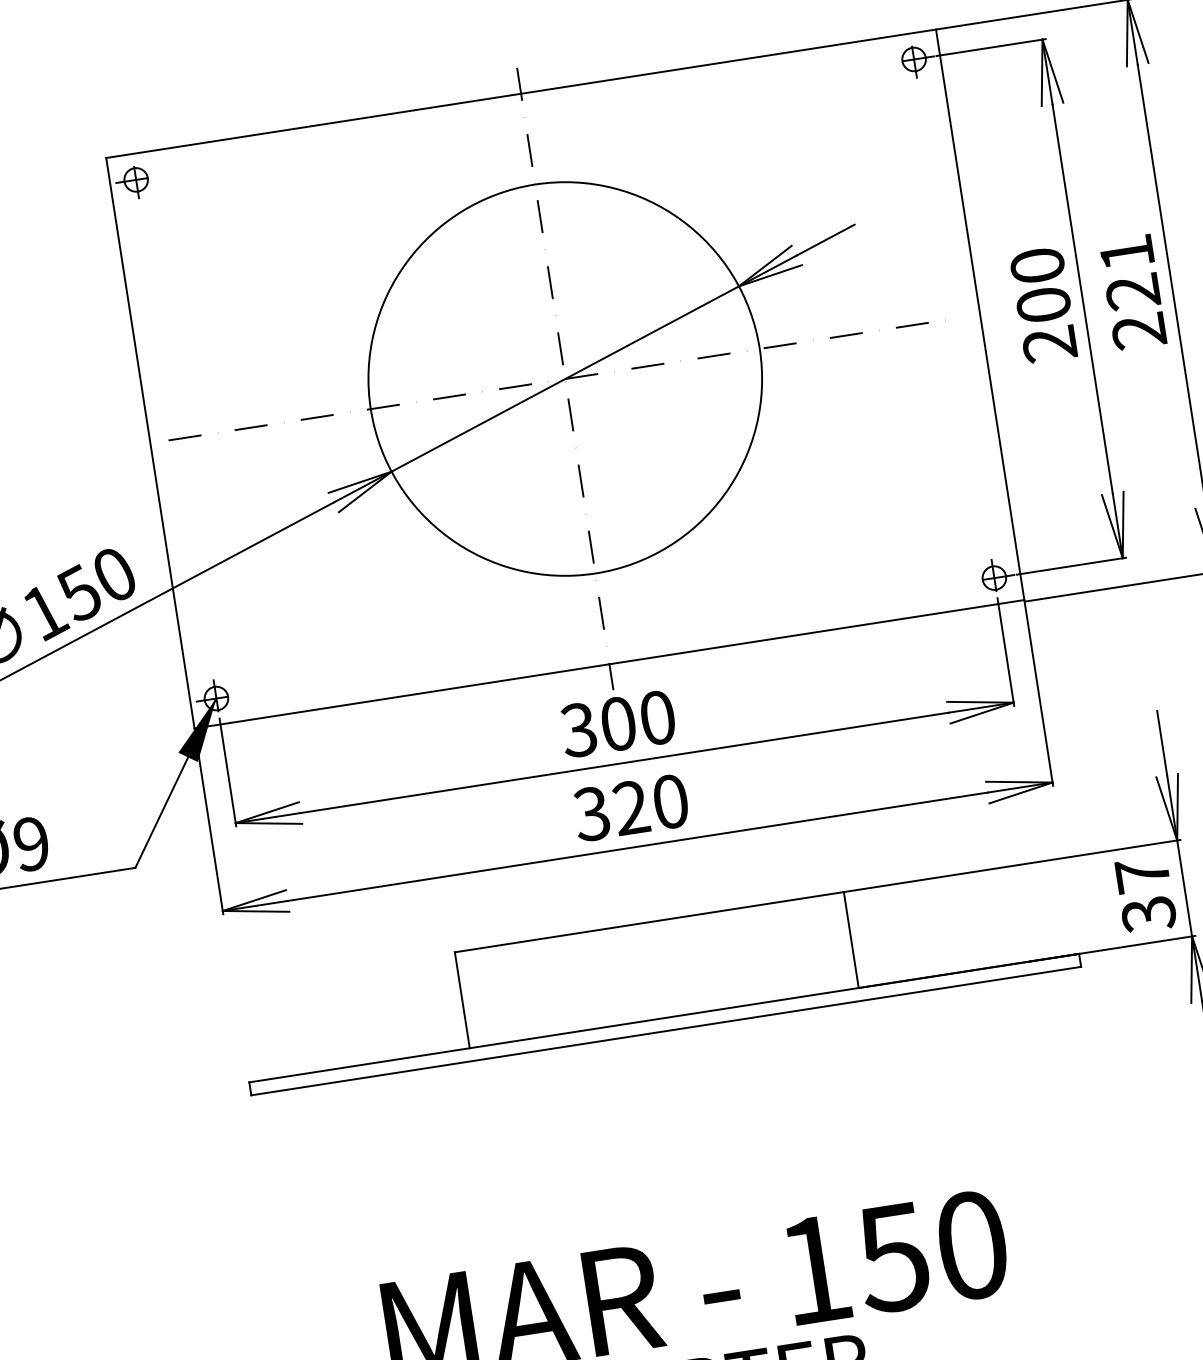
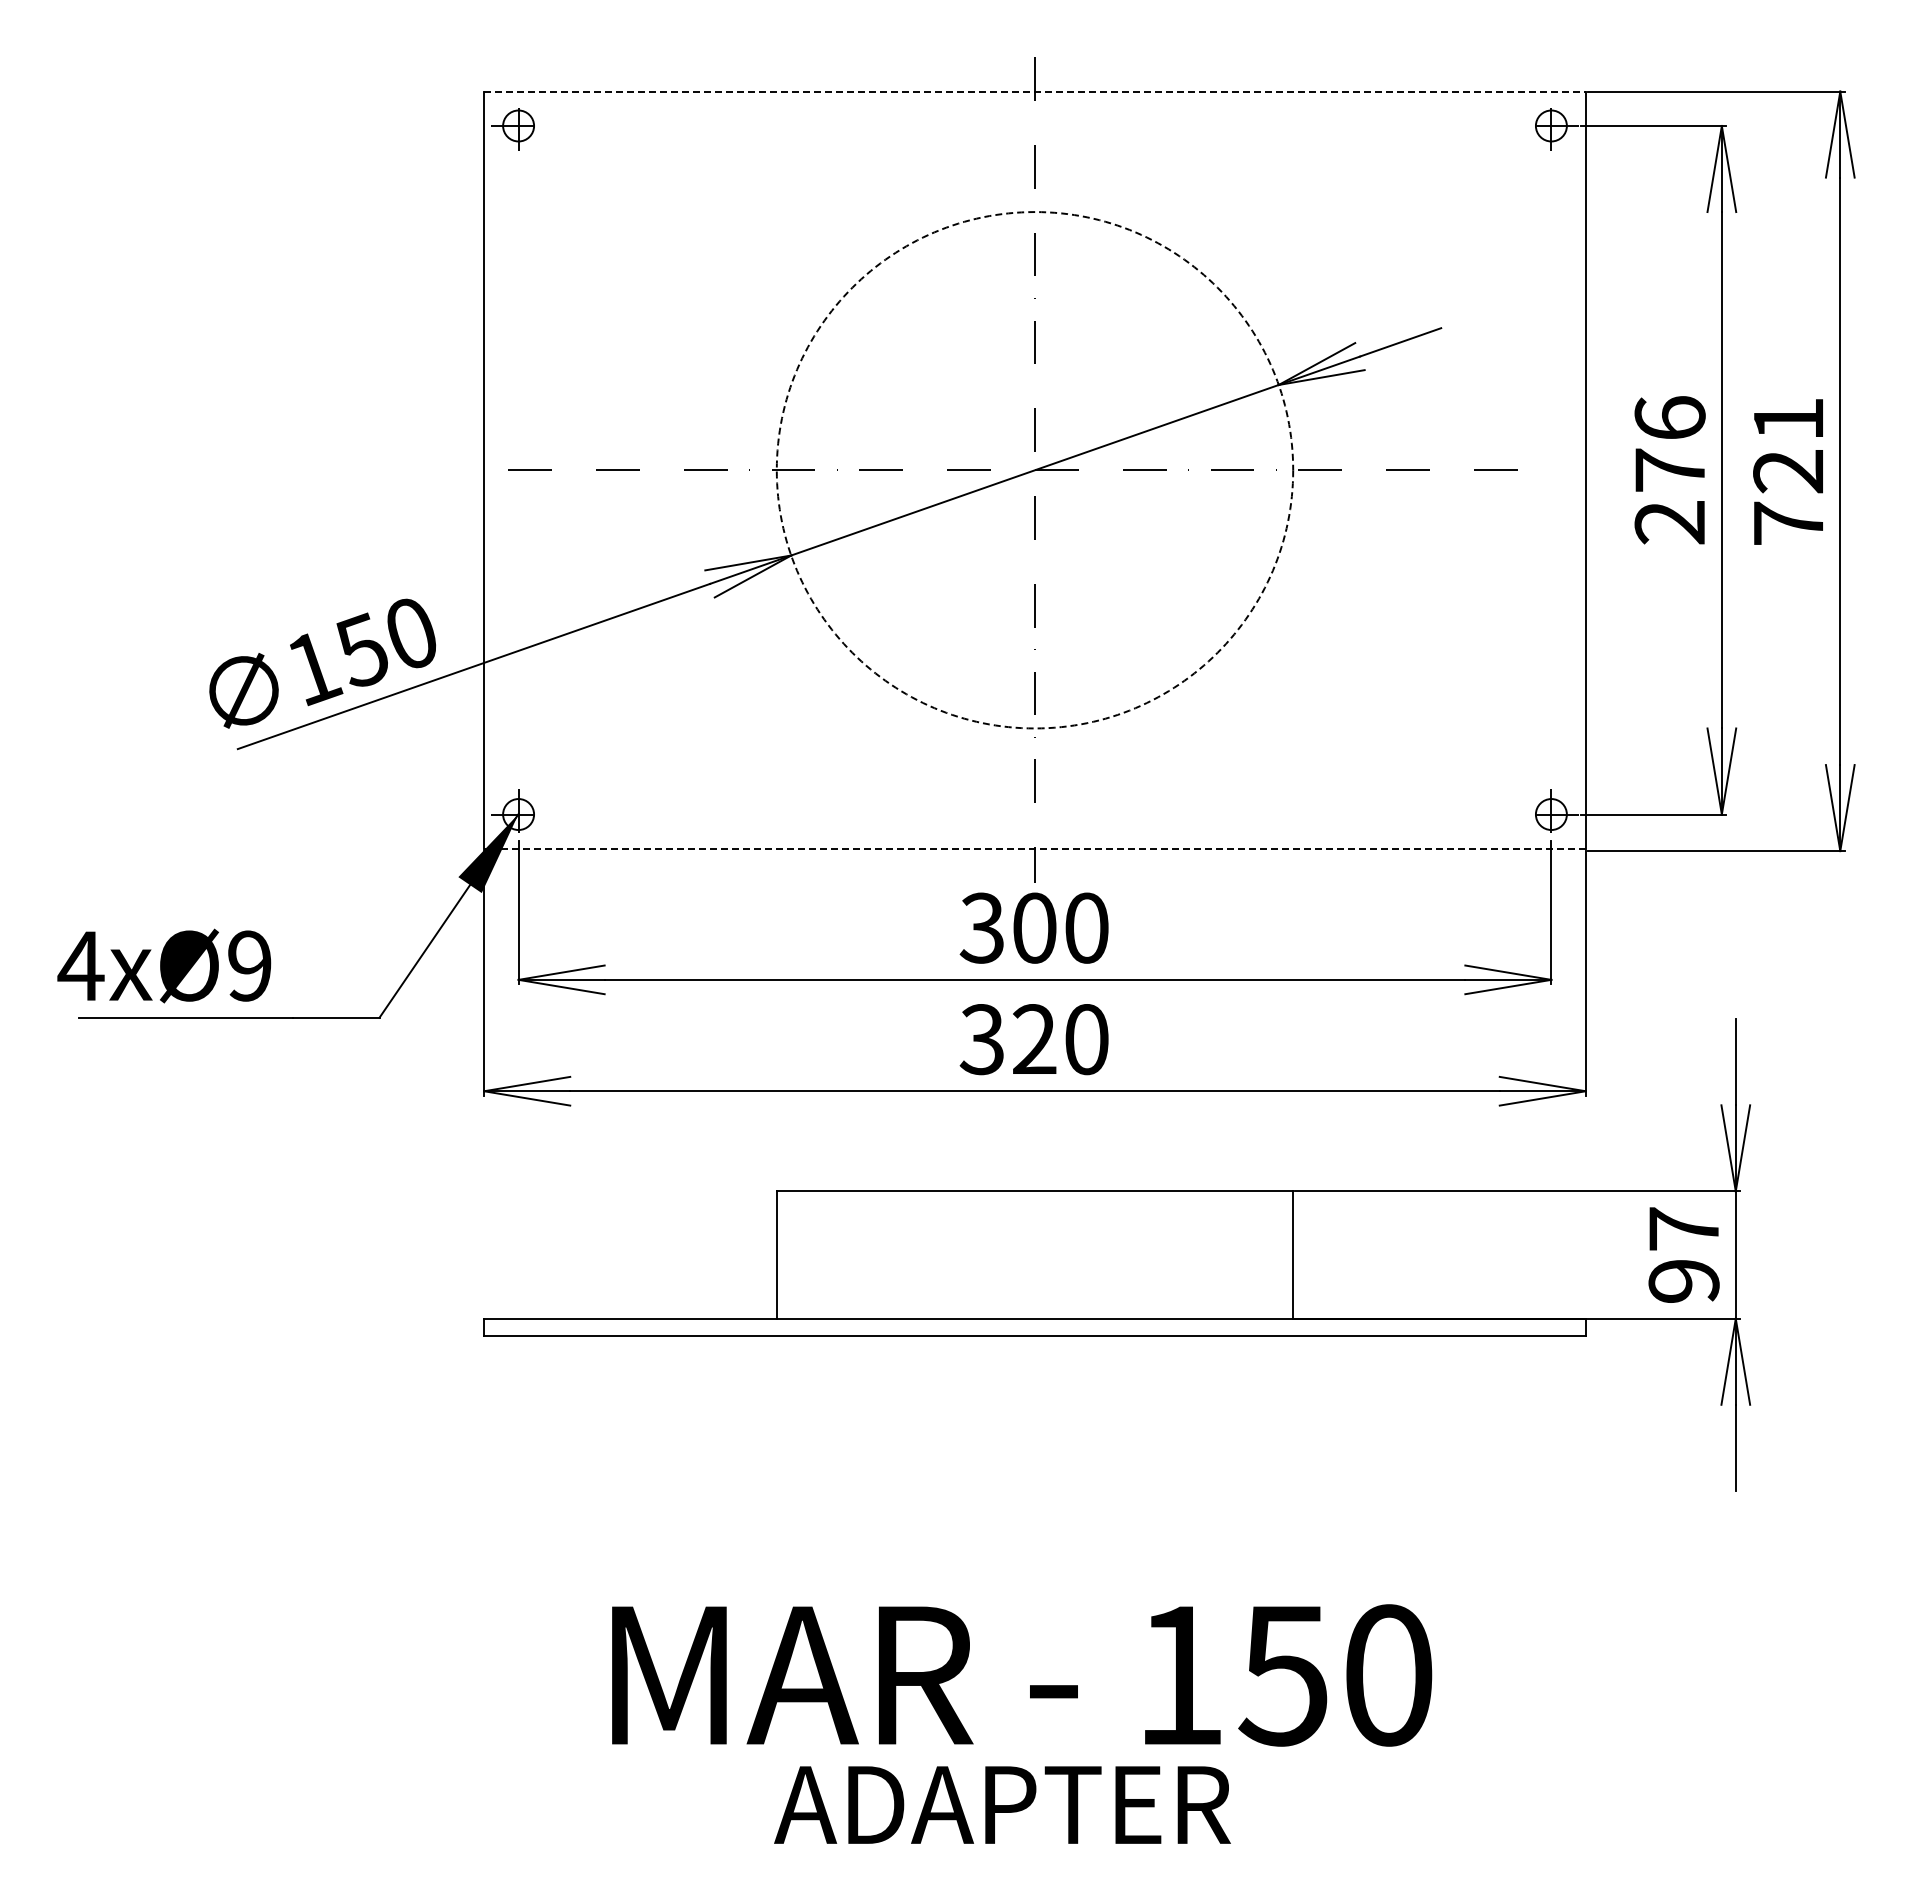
line: (521, 93) -> (1035, 91), solid -> dashed
text: (1040, 284) -> (1669, 443), 200 -> 276
text: (1138, 331) -> (1787, 523), 221 -> 721
circle: (564, 379) -> (1034, 470), solid -> dashed
line: (609, 663) -> (1035, 848), solid -> dashed
text: (1148, 915) -> (1683, 1282), 37 -> 97

